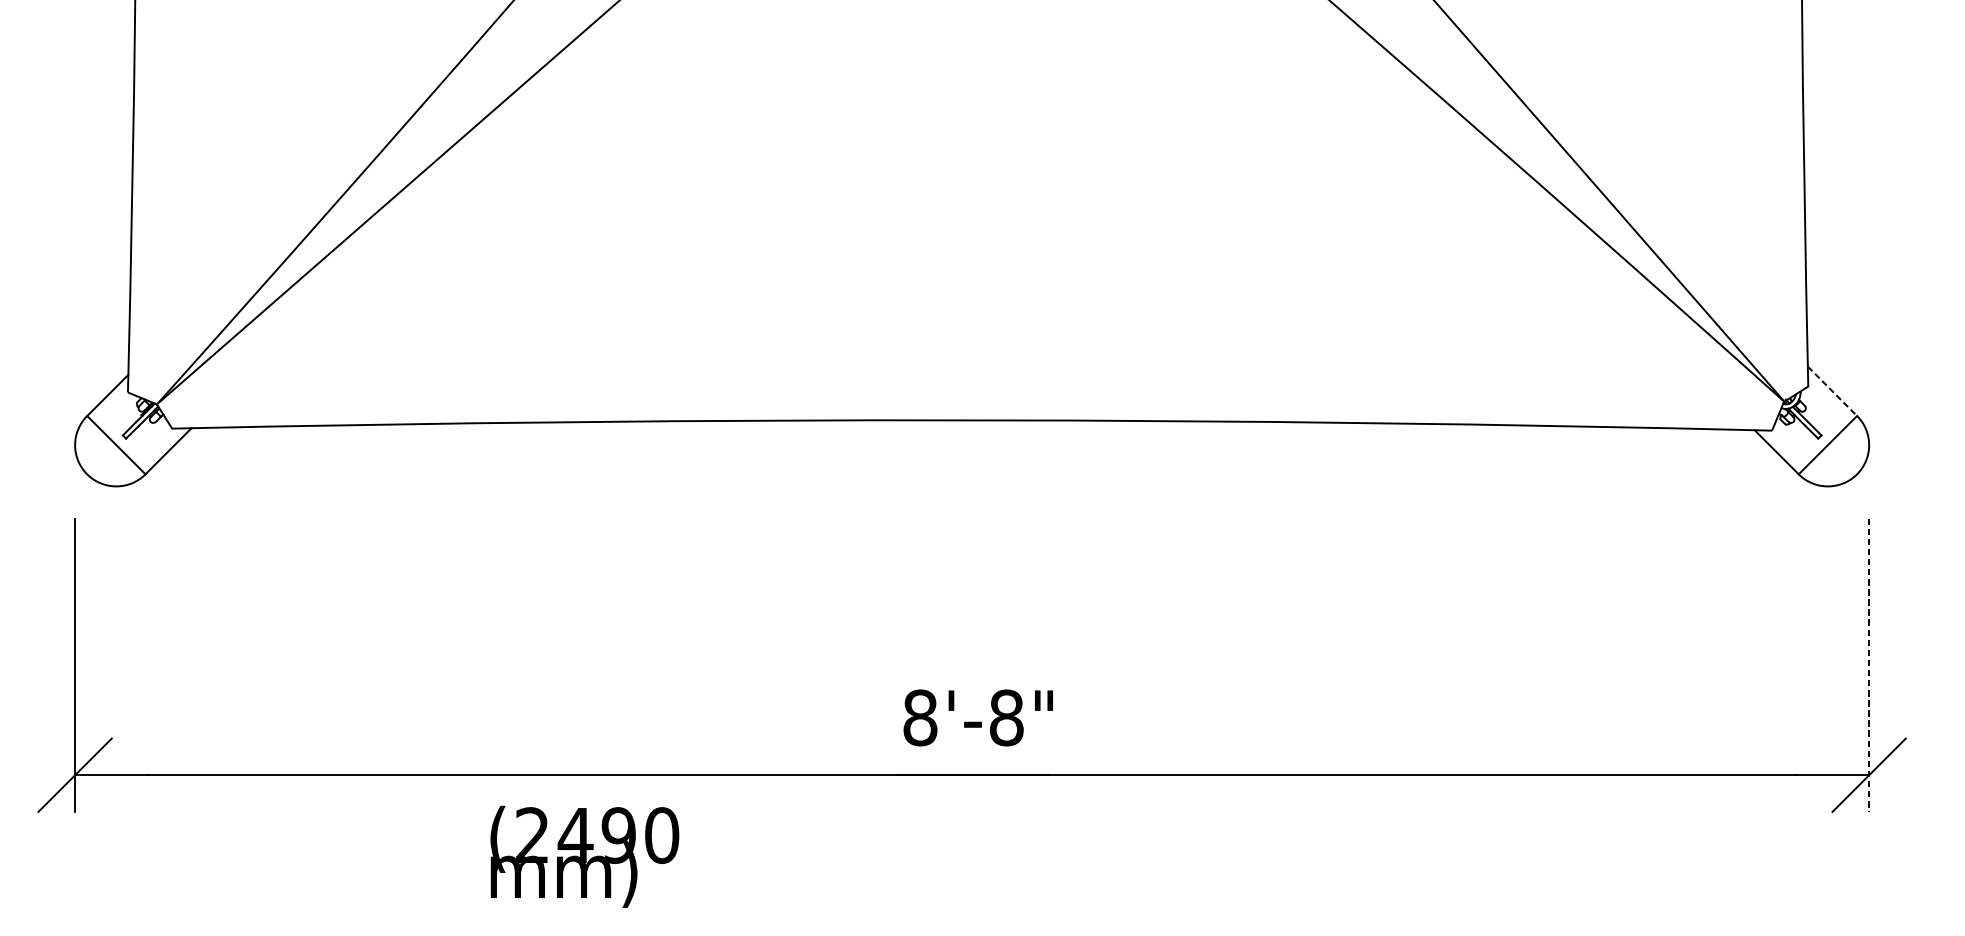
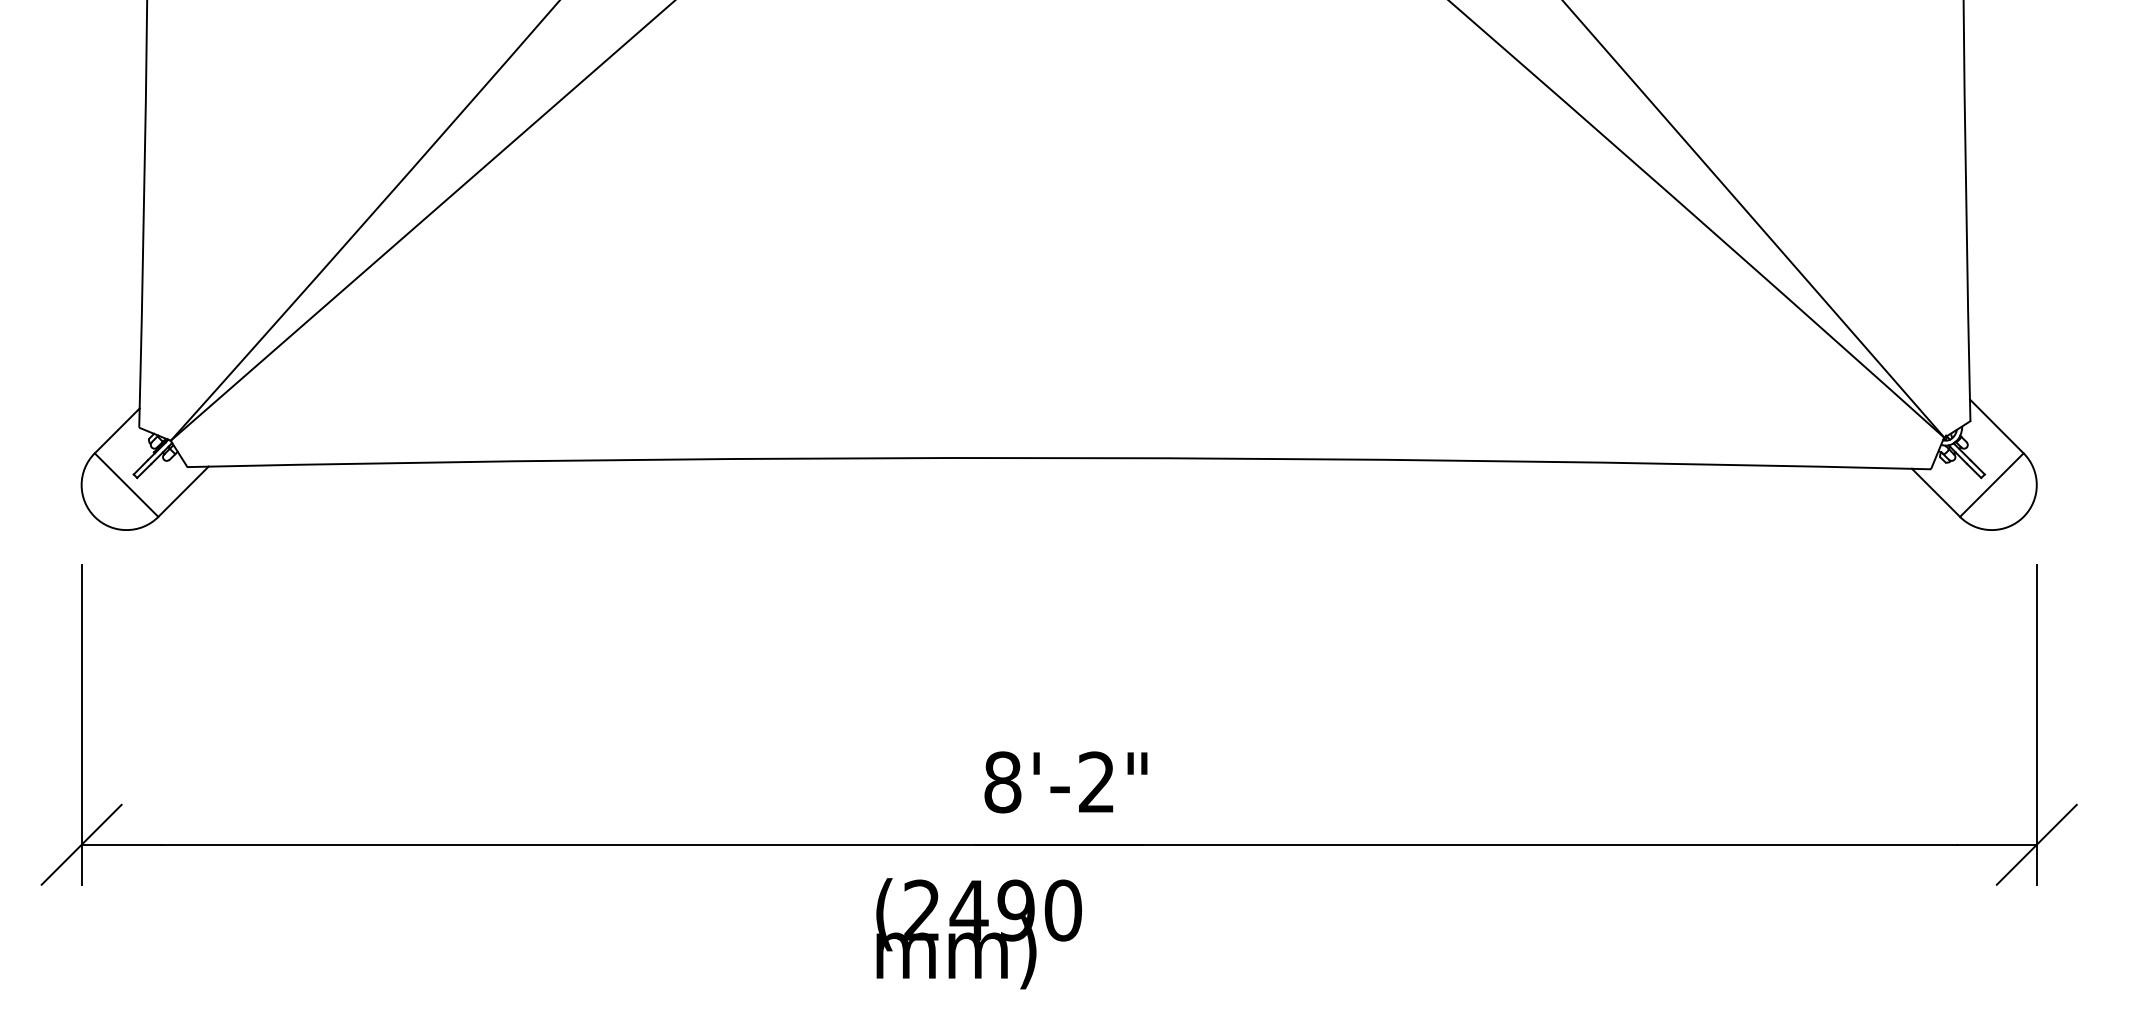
line: (1832, 391) -> (1996, 426), dashed -> solid
line: (1868, 664) -> (2036, 724), dashed -> solid
text: (1006, 718) -> (1096, 782), 8'-8" -> 8'-2"
text: (584, 856) -> (978, 933), moved

